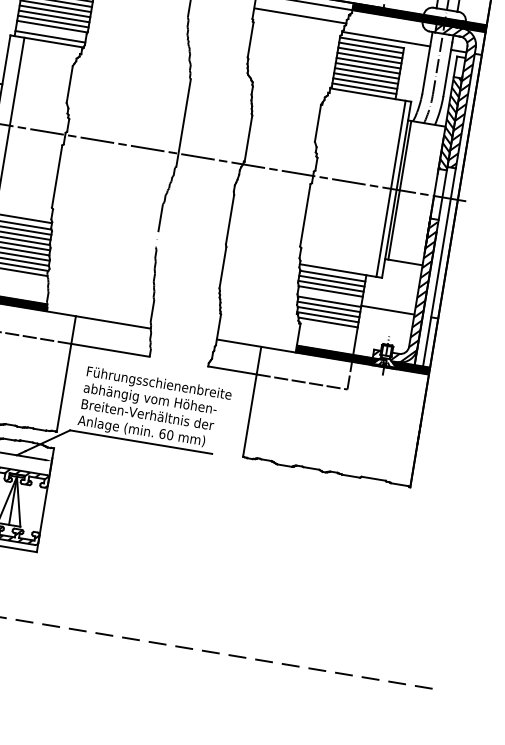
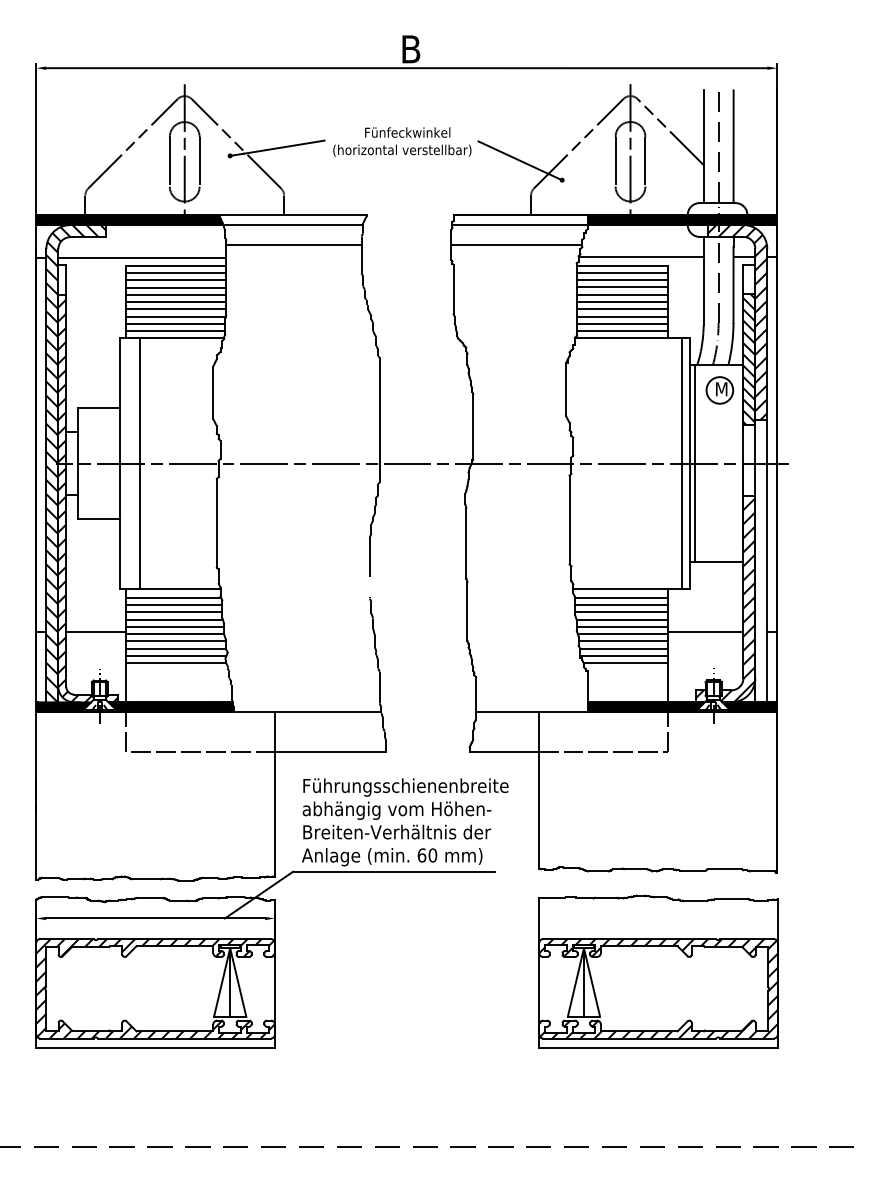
line: (51, 31) -> (175, 323), added
part: (425, 141) -> (719, 390), added
line: (329, 296) -> (621, 626), added
part: (315, 542) -> (658, 971), added

